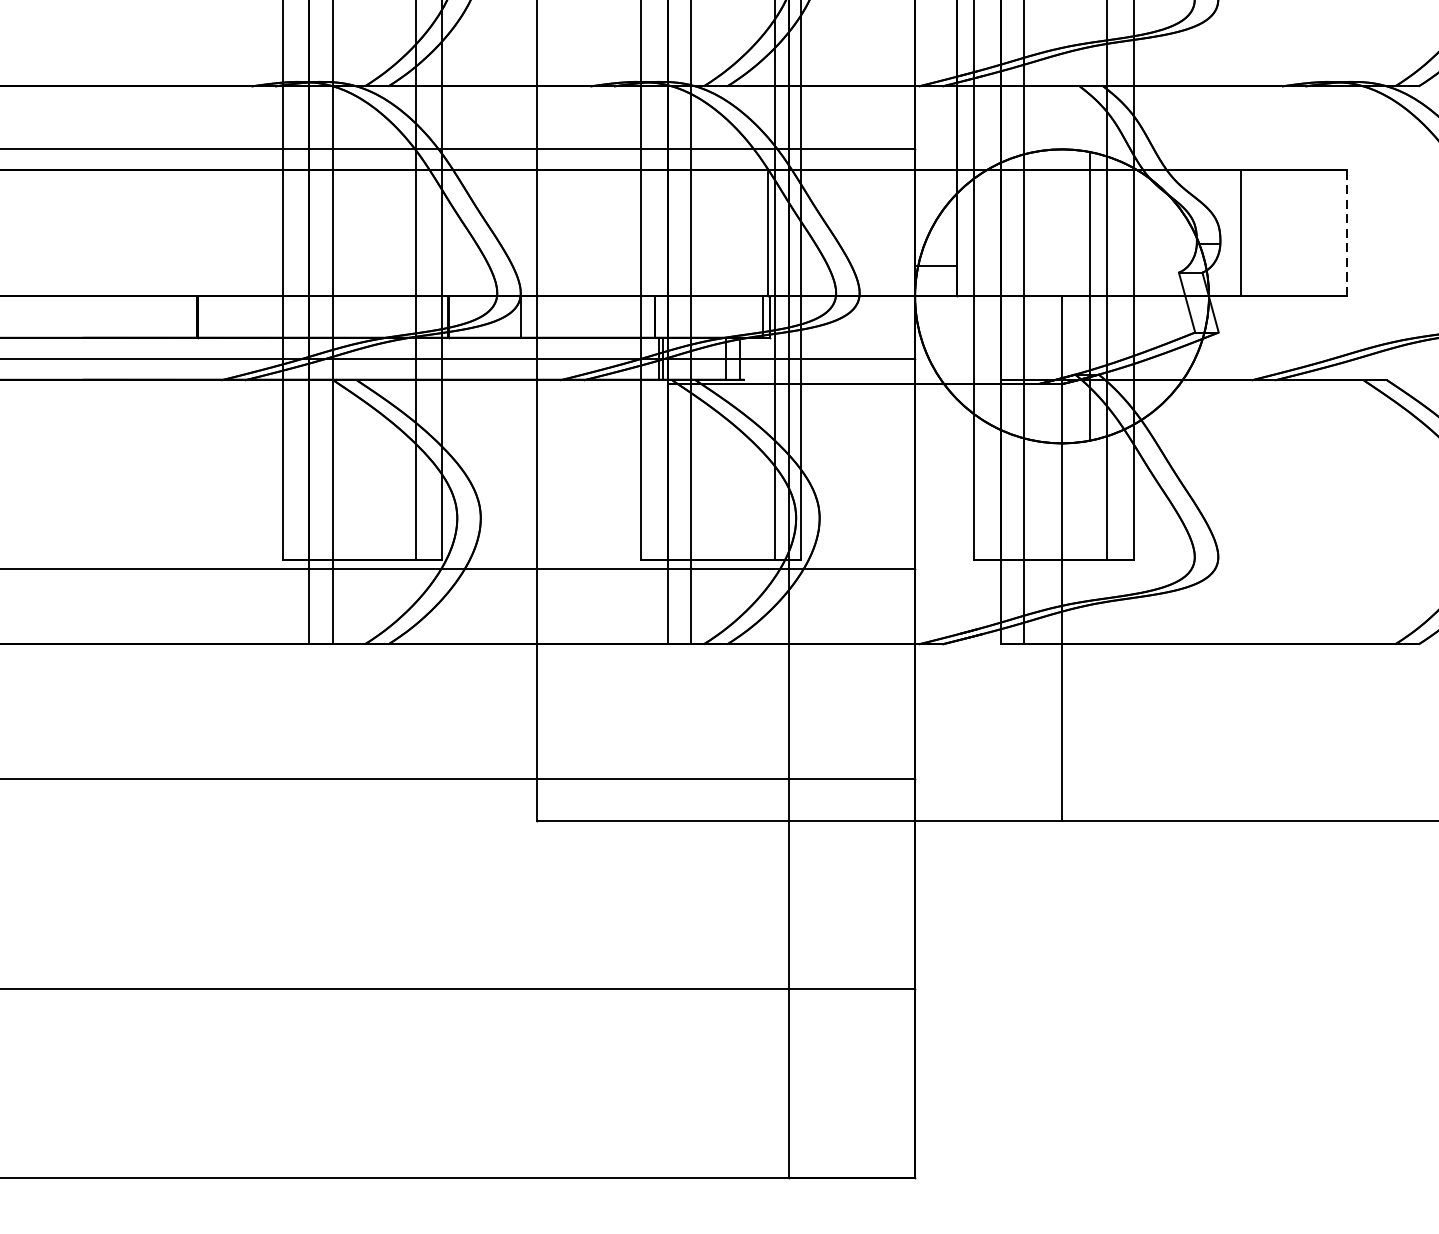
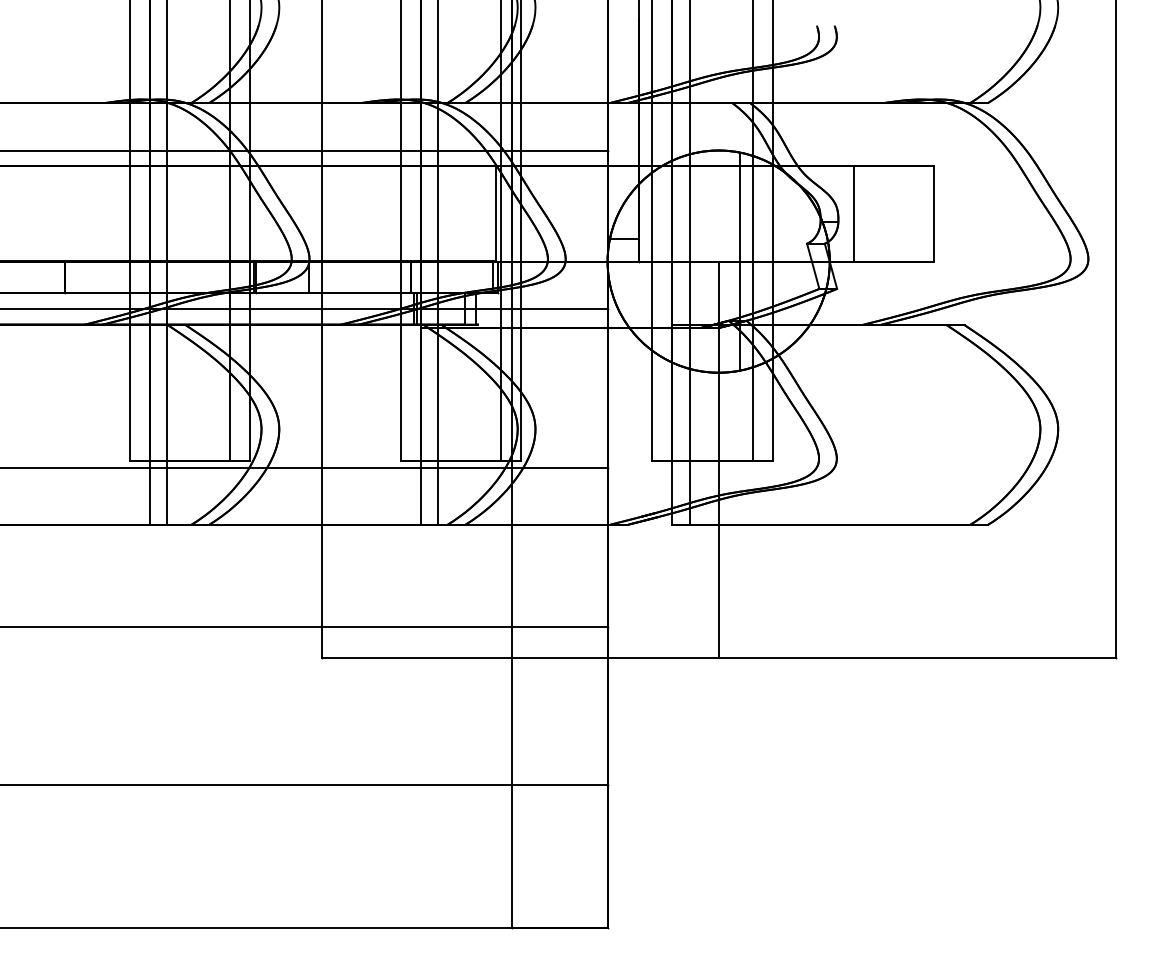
line: (1347, 234) -> (934, 214), dashed -> solid

